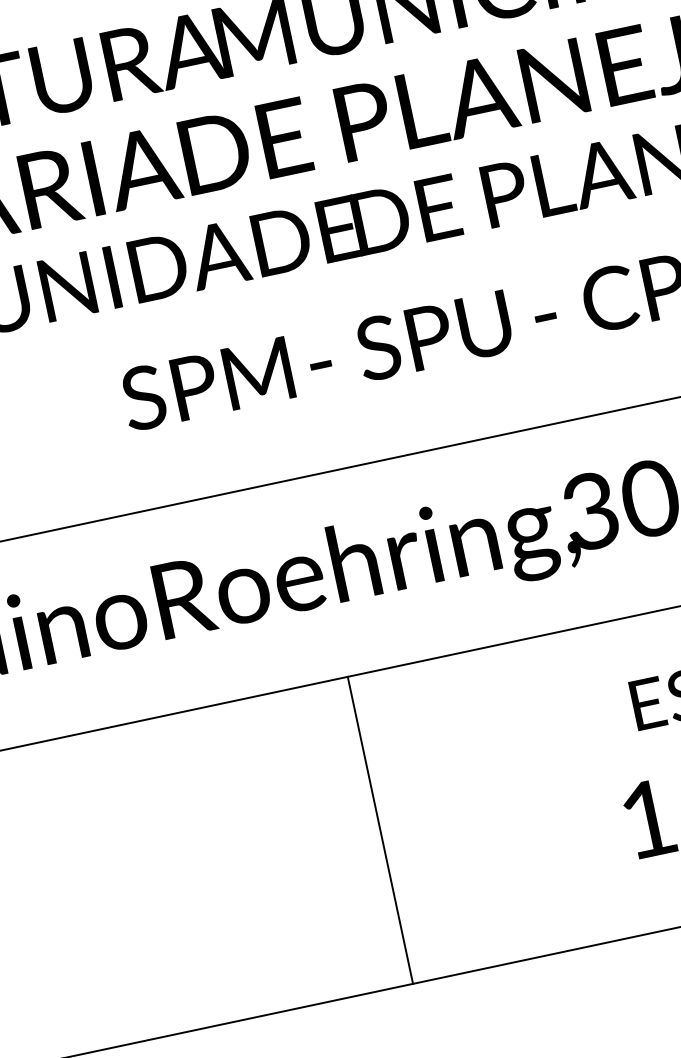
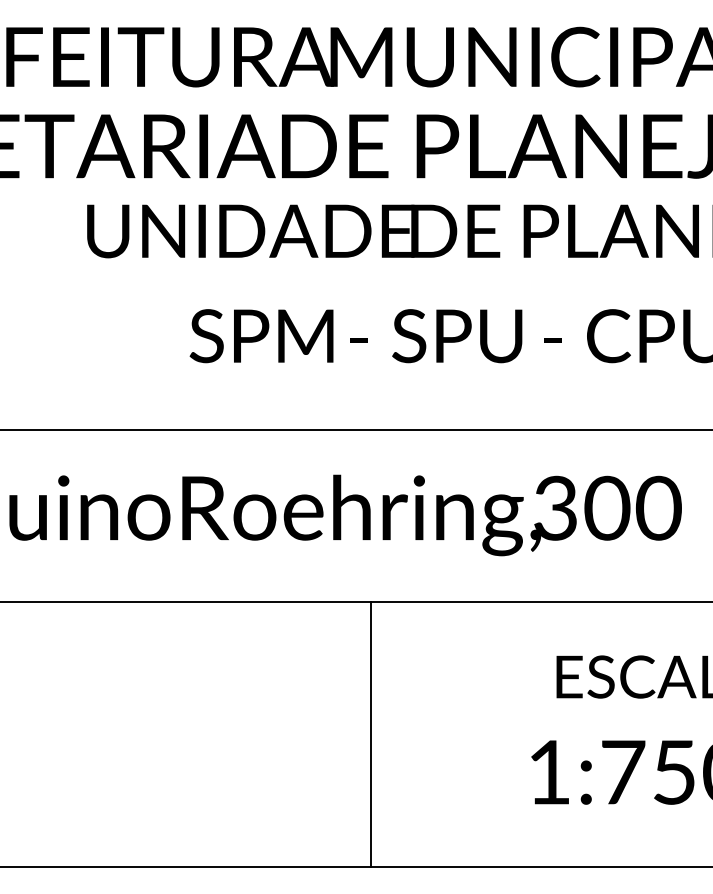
line: (380, 830) -> (371, 734), moved

